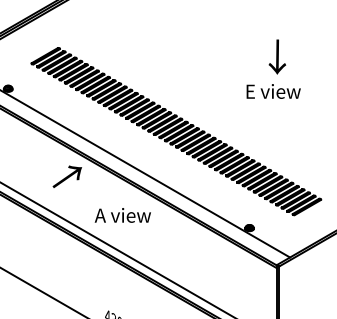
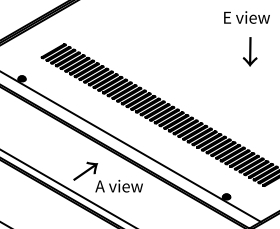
text: (273, 91) -> (246, 17), moved
text: (66, 176) -> (84, 171), moved

